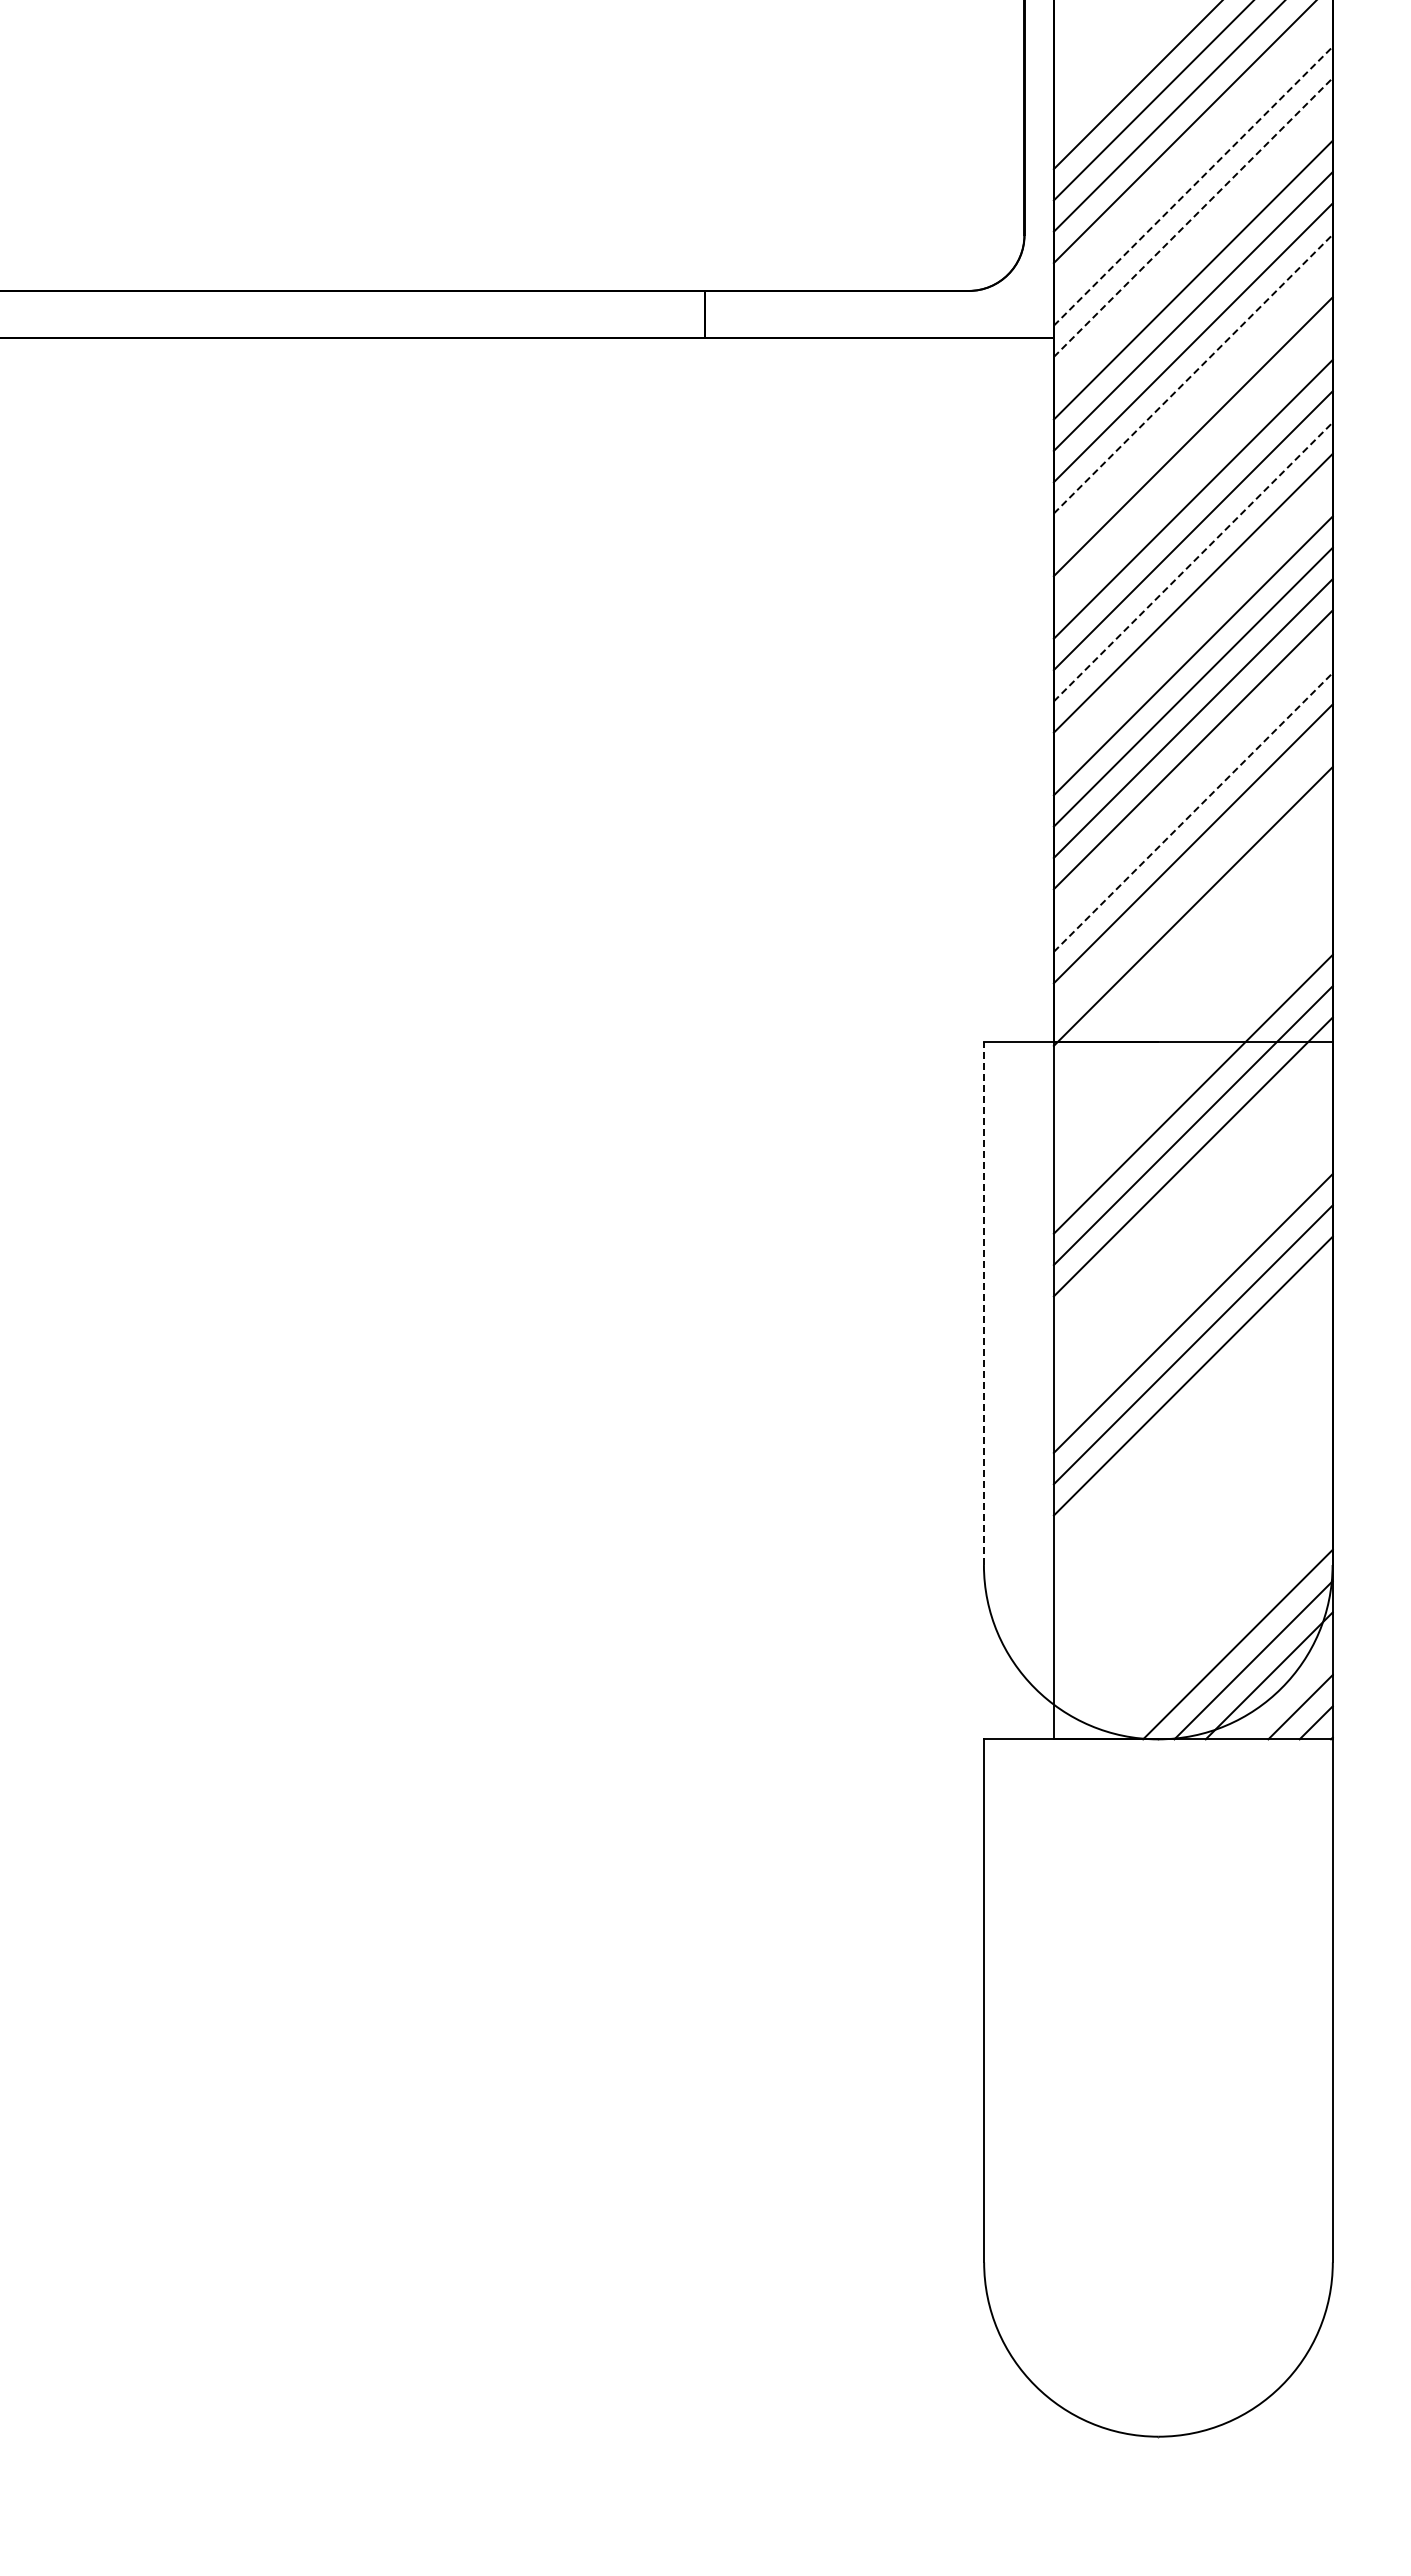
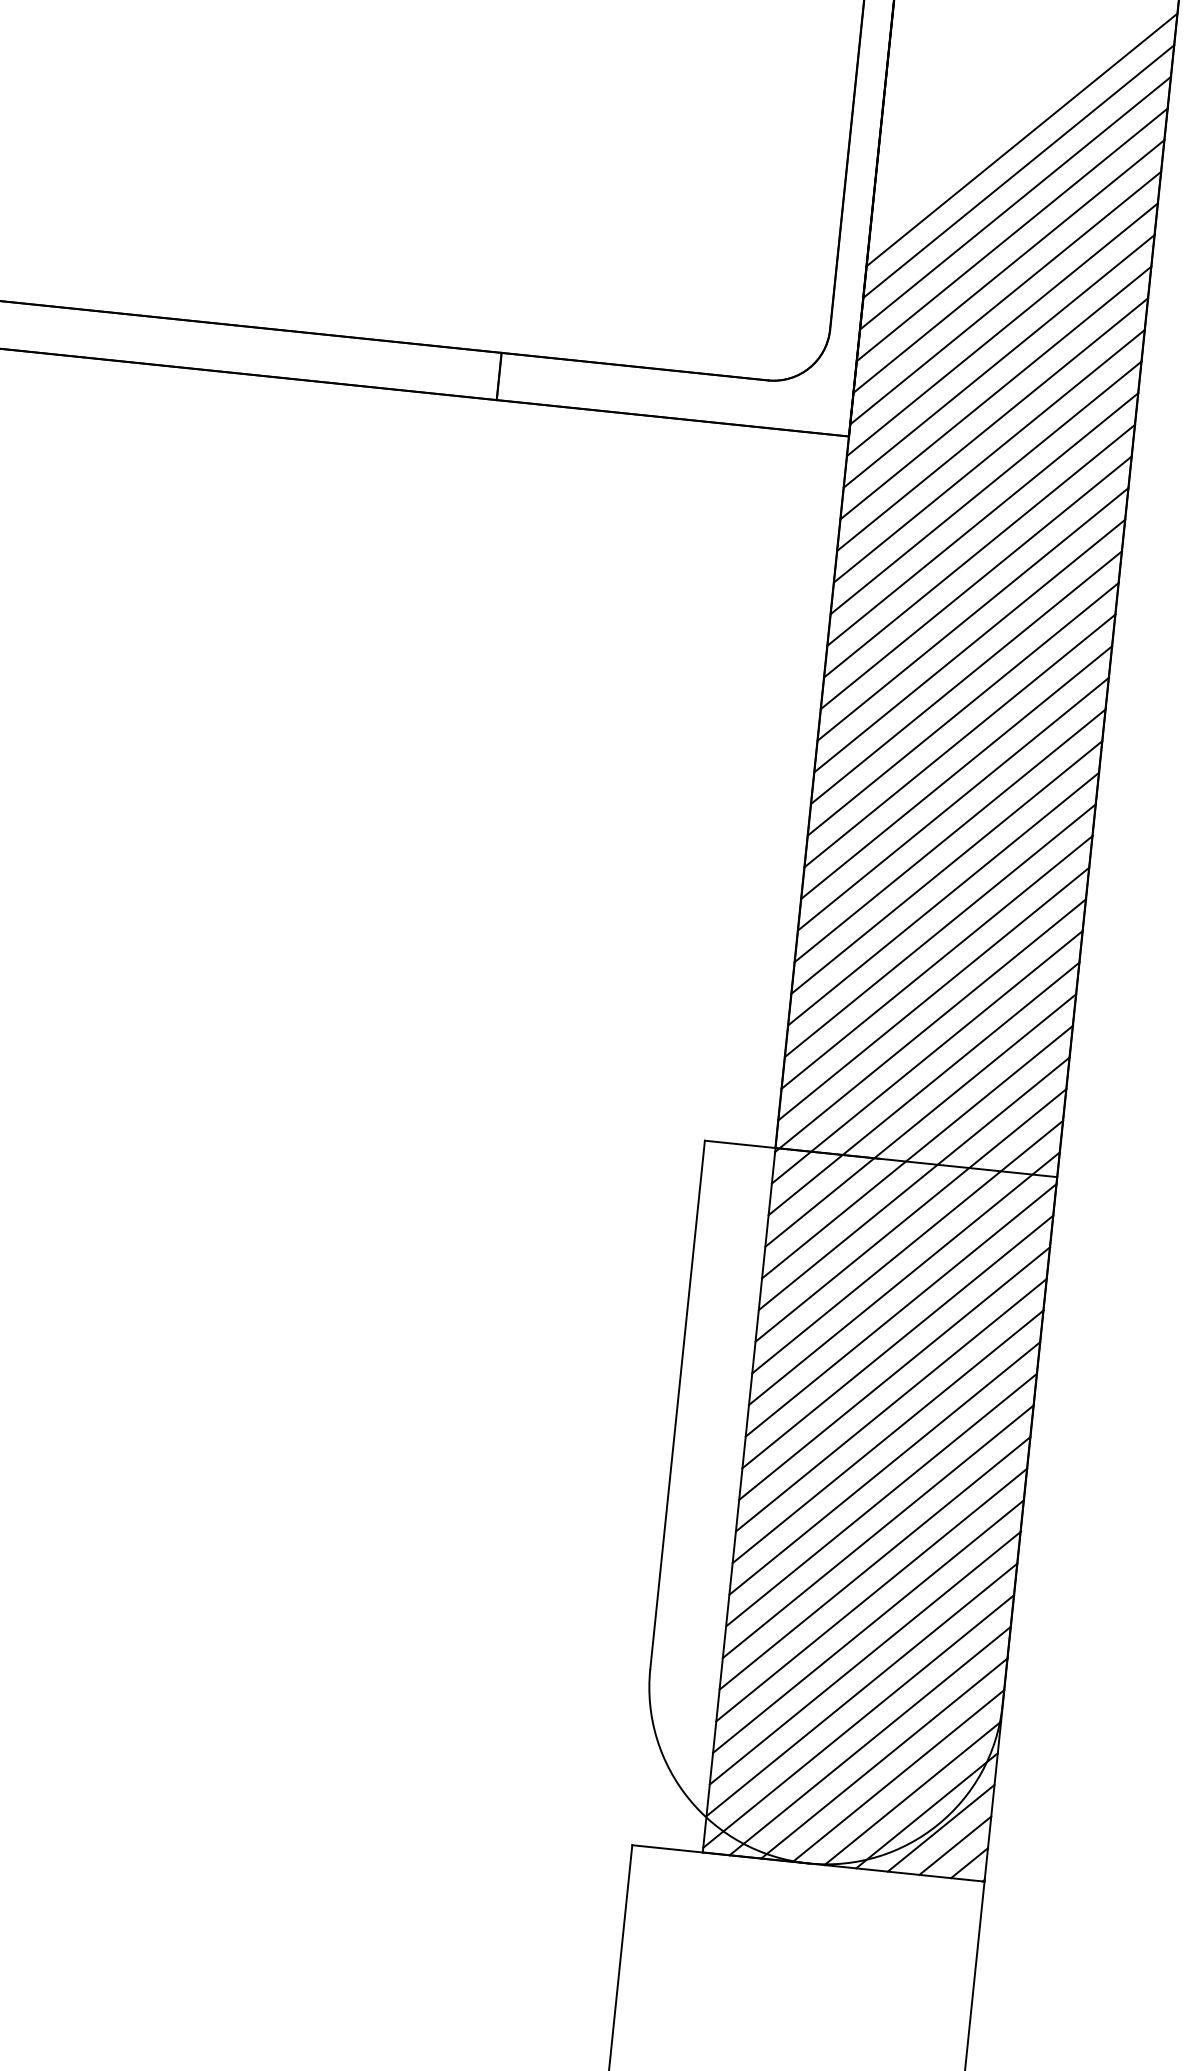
line: (1192, 154) -> (1008, 265), added
line: (1193, 185) -> (1006, 297), dashed -> solid
line: (1193, 217) -> (1002, 329), dashed -> solid
line: (1192, 248) -> (998, 360), added
line: (1193, 373) -> (986, 487), dashed -> solid
line: (1192, 404) -> (982, 518), added
line: (1192, 467) -> (975, 582), added
line: (1193, 561) -> (966, 677), dashed -> solid
line: (1192, 624) -> (959, 740), added
line: (1192, 780) -> (942, 898), added
line: (1193, 812) -> (940, 930), dashed -> solid
line: (1192, 874) -> (933, 993), added
line: (1192, 937) -> (926, 1056), added
line: (1192, 968) -> (923, 1088), added
line: (1192, 999) -> (920, 1119), added
line: (1192, 1031) -> (916, 1151), added
line: (1192, 1062) -> (913, 1183), added
line: (1192, 1187) -> (900, 1309), added
line: (1192, 1219) -> (897, 1341), added
line: (1192, 1250) -> (893, 1373), added
line: (1192, 1281) -> (890, 1404), added
line: (983, 1303) -> (677, 1404), dashed -> solid
line: (1192, 1406) -> (877, 1530), added
line: (1192, 1438) -> (874, 1563), added
line: (1192, 1469) -> (870, 1594), added
line: (1192, 1500) -> (867, 1625), added
line: (1192, 1532) -> (864, 1658), added
line: (1192, 1563) -> (861, 1689), added
line: (1192, 1594) -> (857, 1720), added
line: (1206, 1613) -> (870, 1741), added
line: (1221, 1628) -> (883, 1758), added
line: (1284, 1691) -> (940, 1828), added

